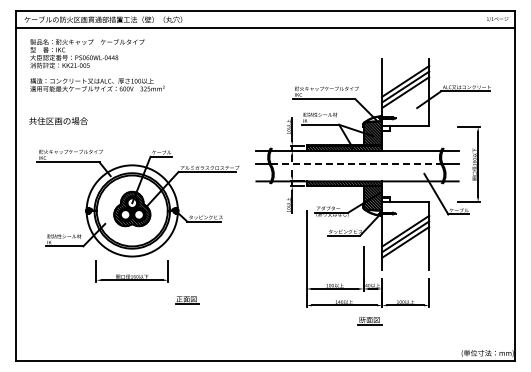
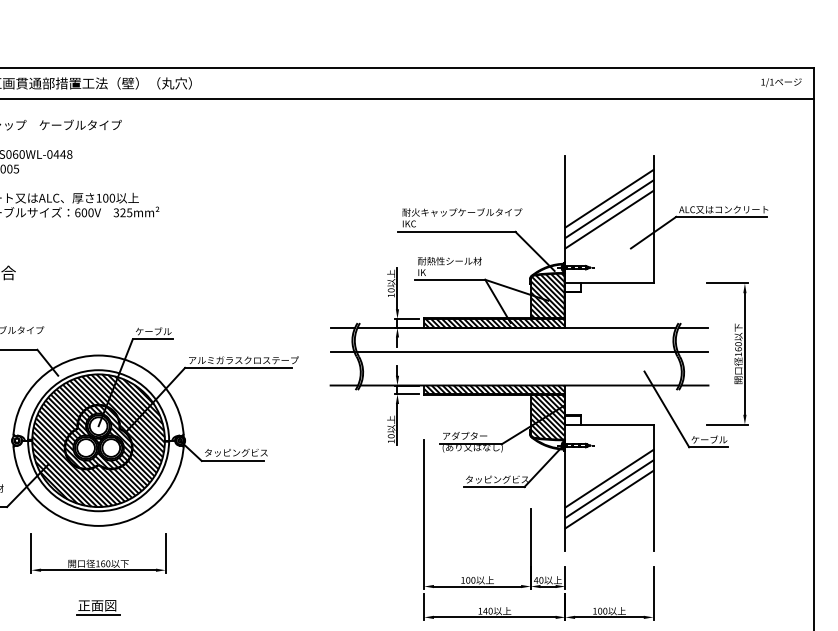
line: (356, 163) -> (517, 352), dashed -> solid
hatch: (131, 210) -> (97, 439), added
part: (187, 300) -> (99, 608), moved

